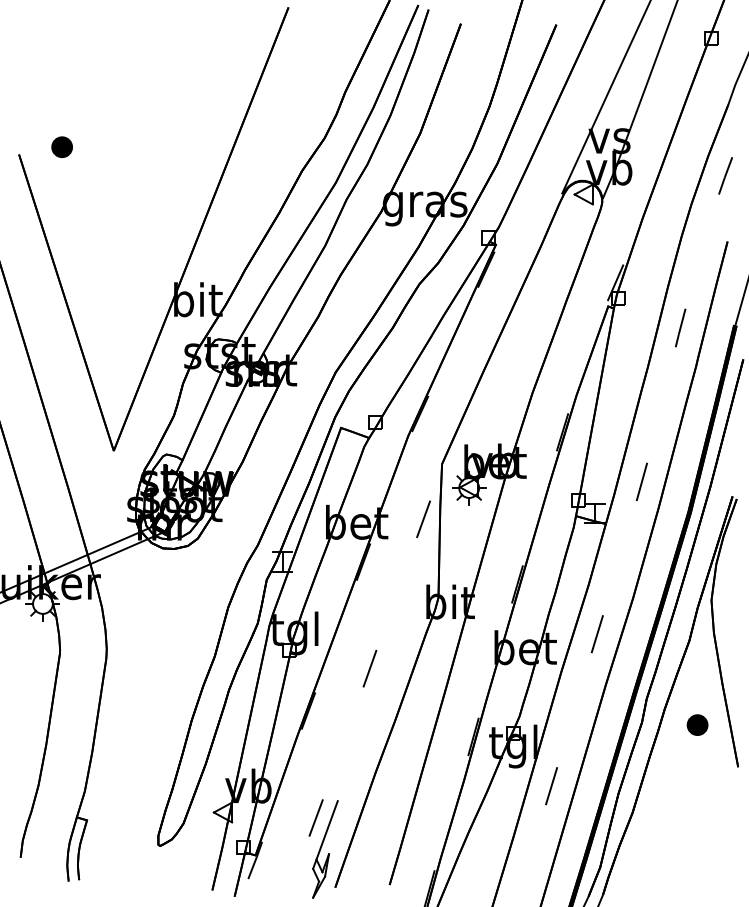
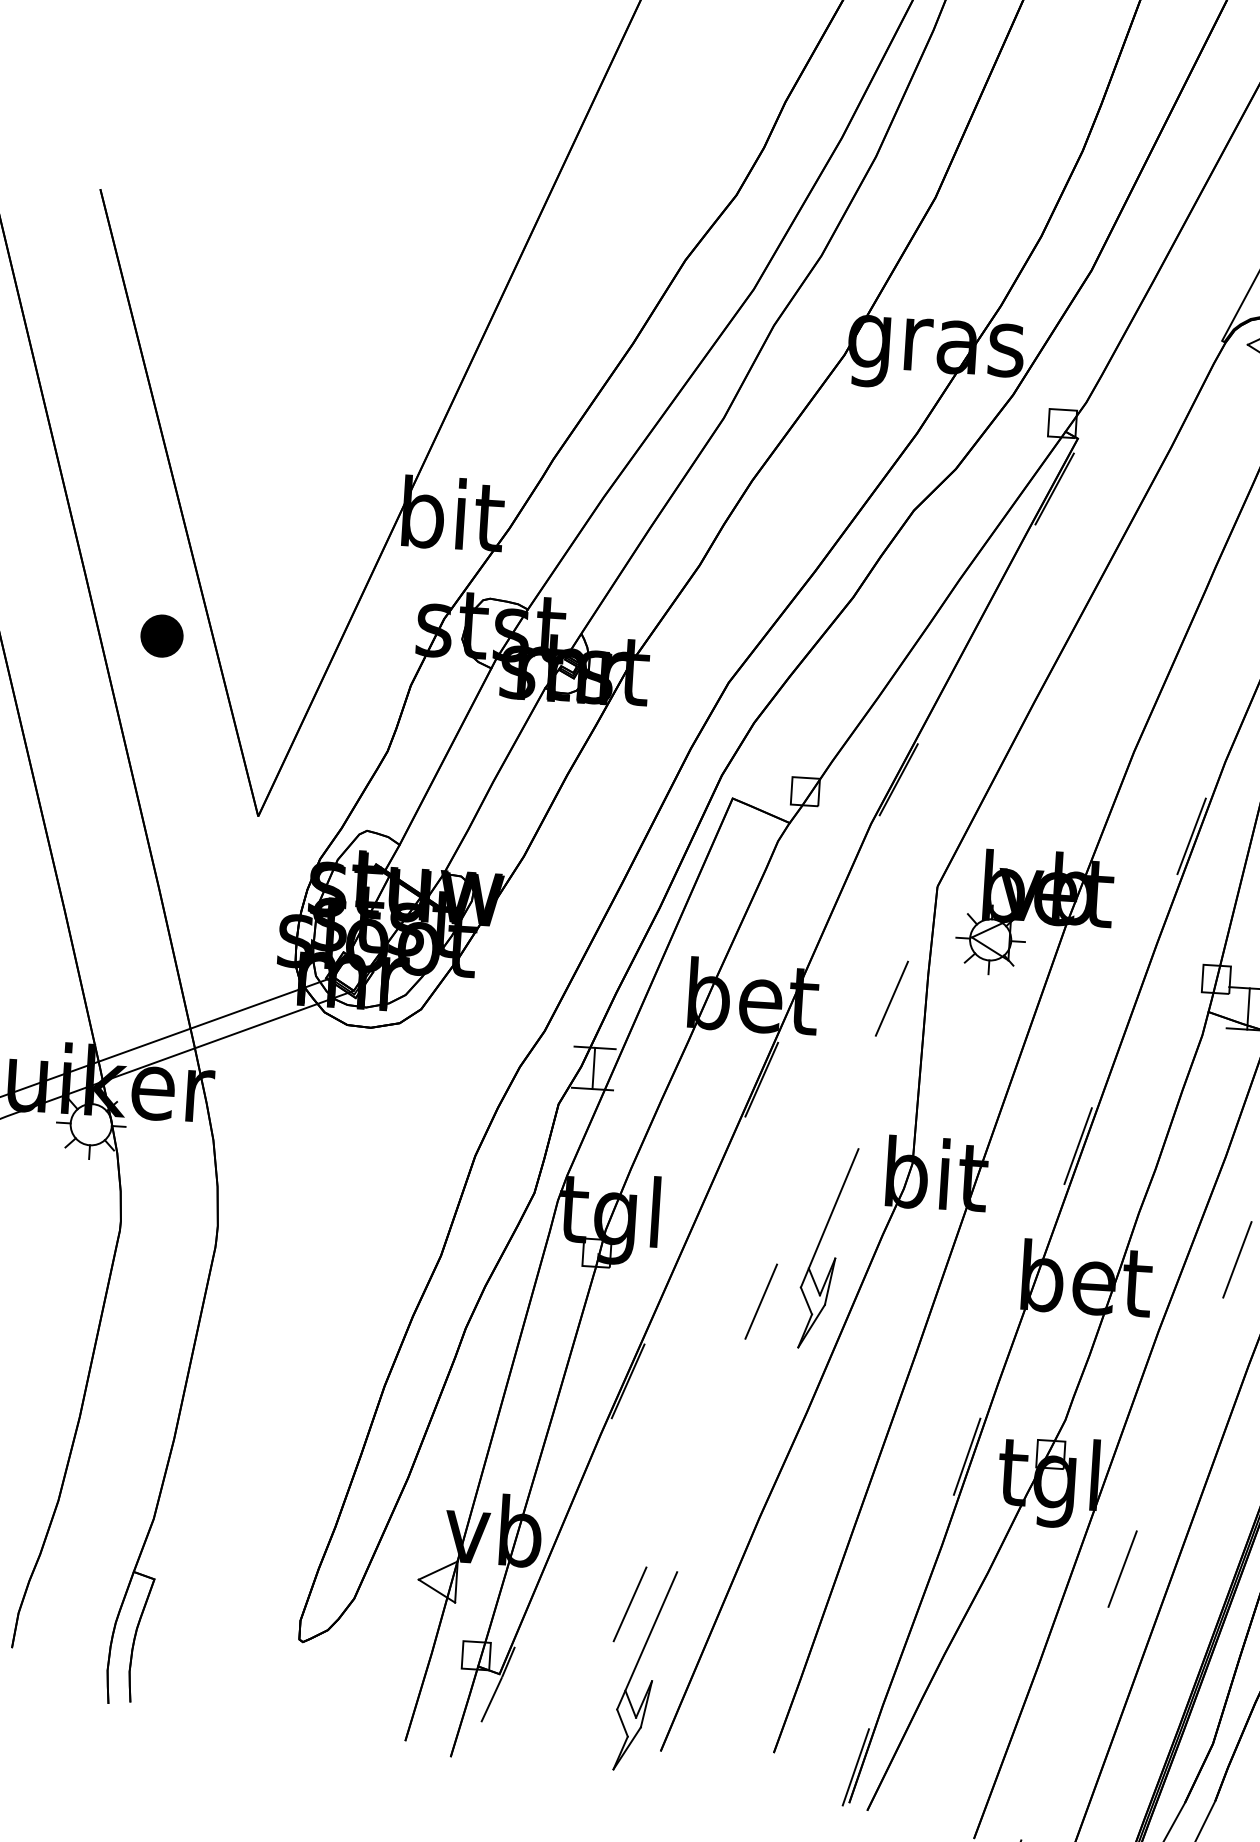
part: (61, 146) -> (160, 634), moved
part: (399, 640) -> (826, 1247), added

